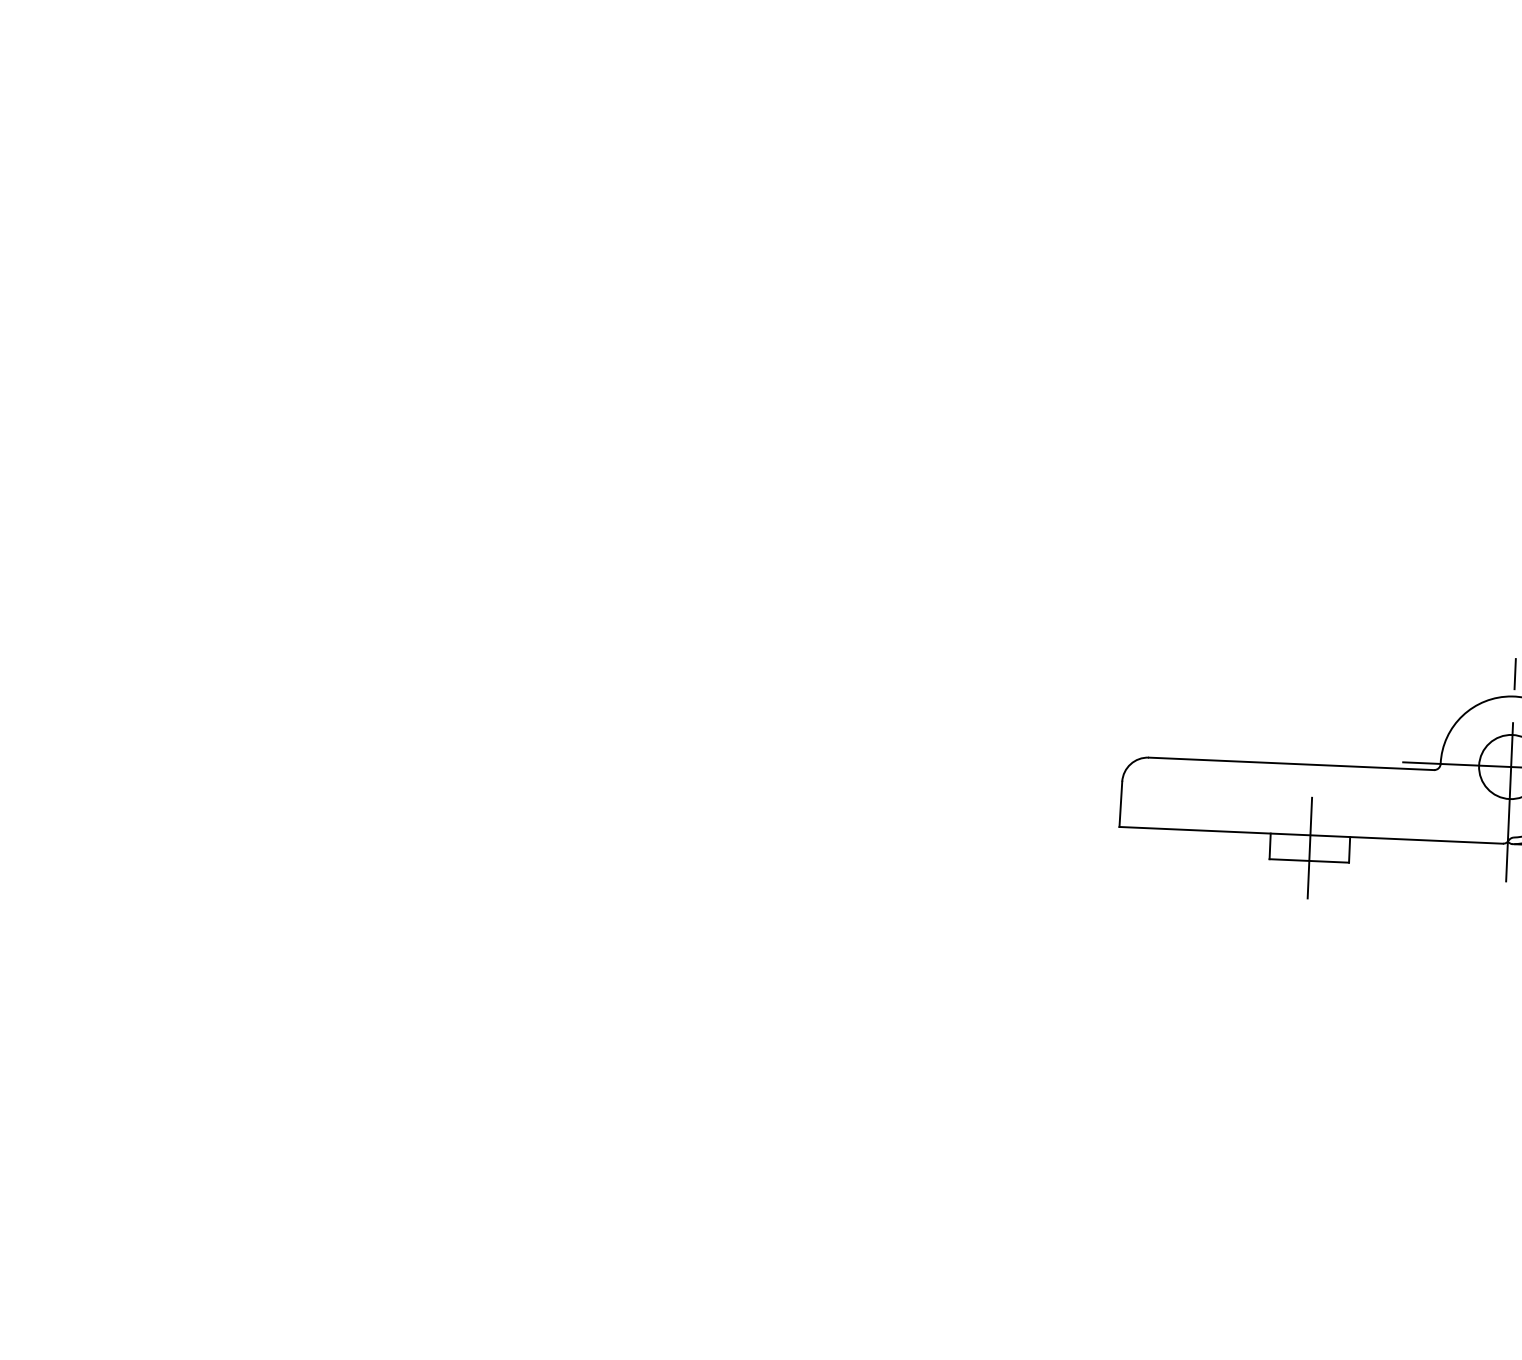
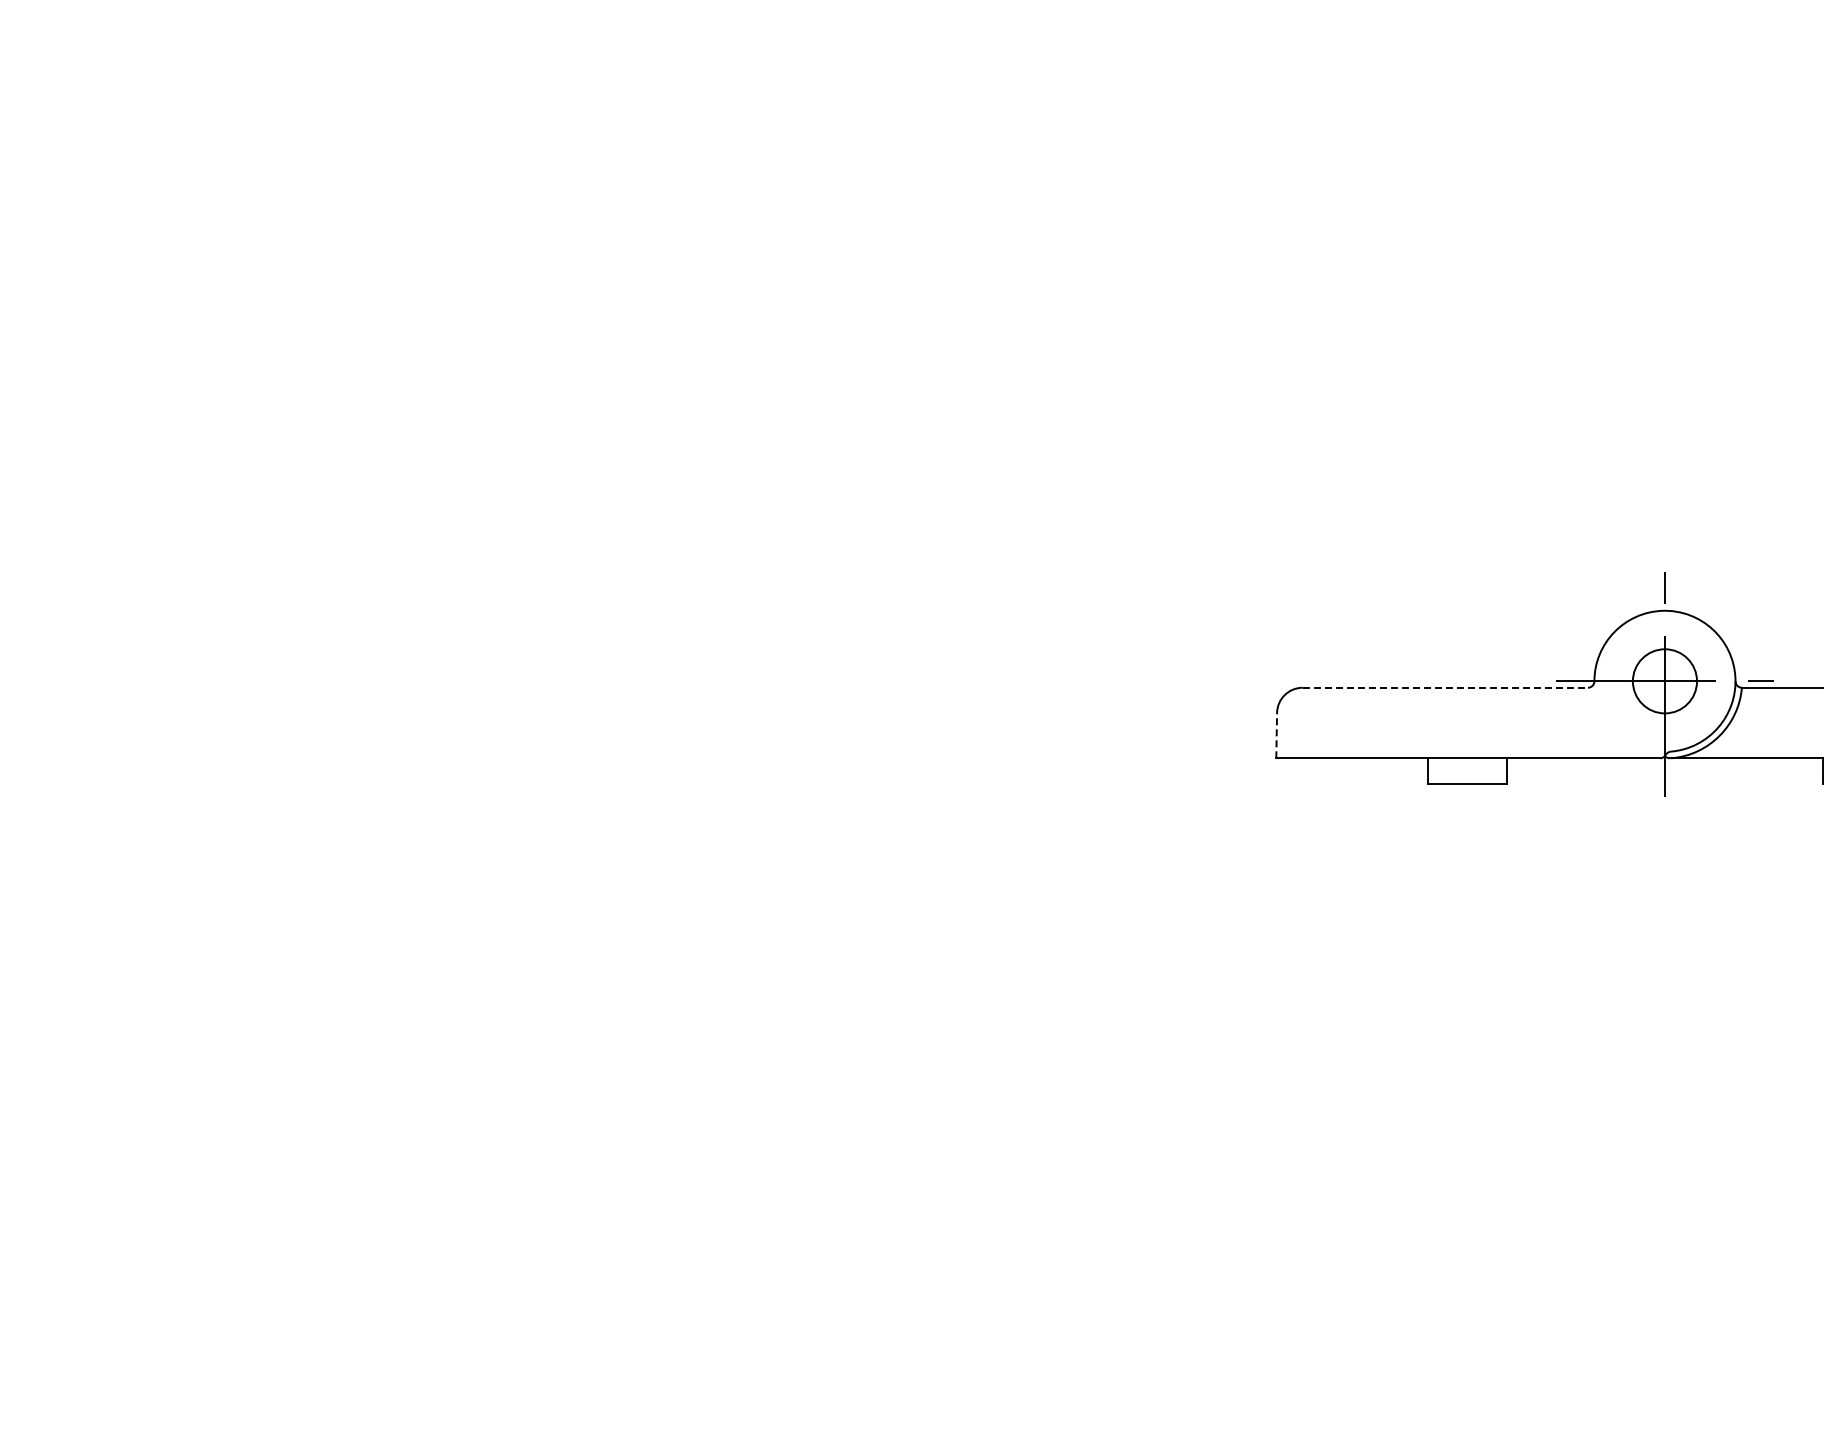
line: (1291, 763) -> (1445, 687), solid -> dashed
line: (1120, 804) -> (1276, 735), solid -> dashed
line: (1309, 847) -> (1467, 770), removed

